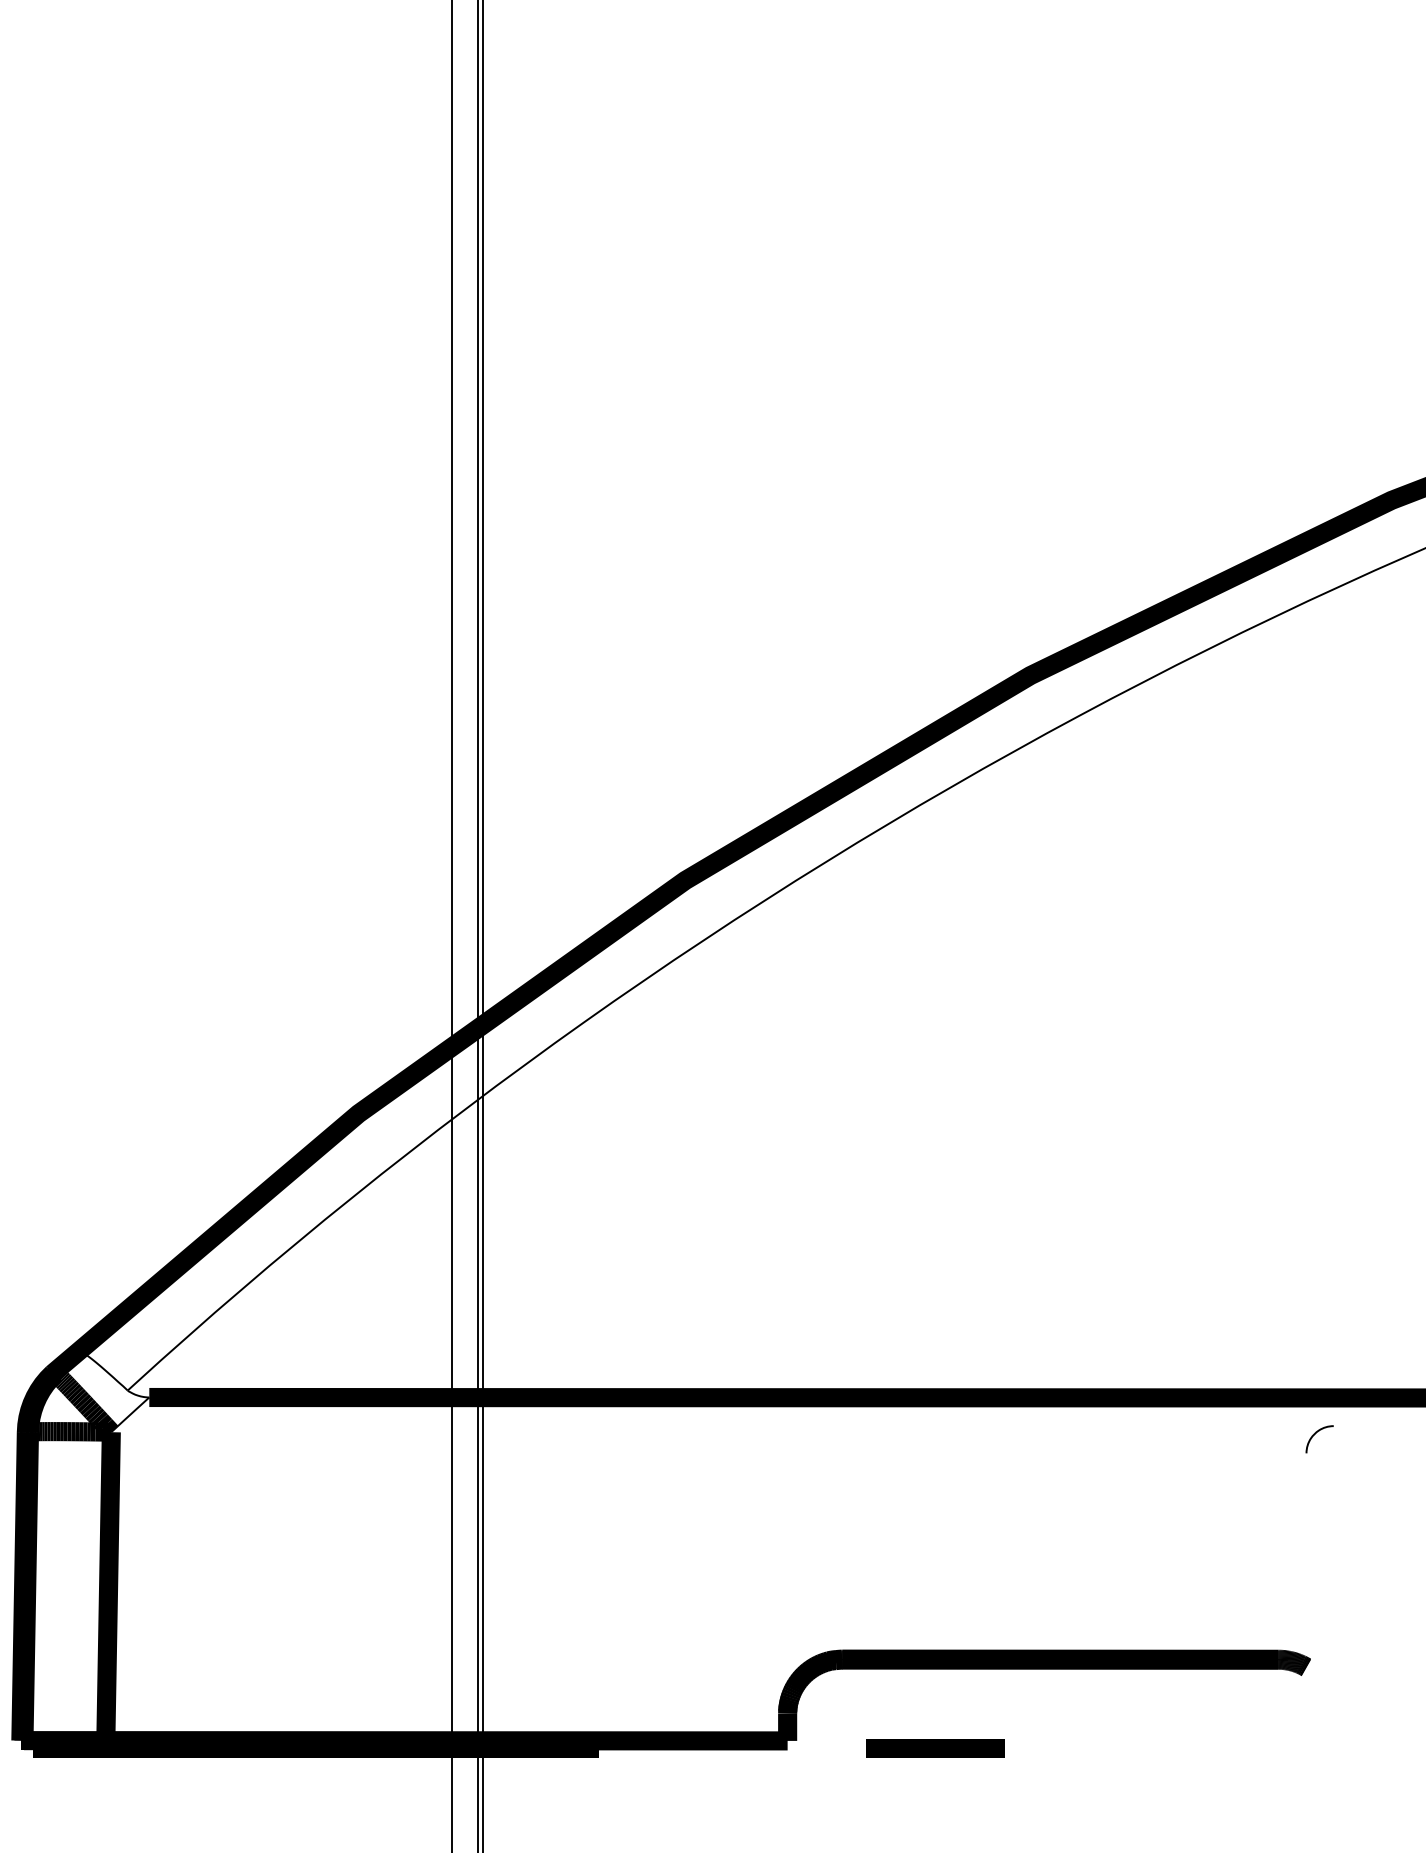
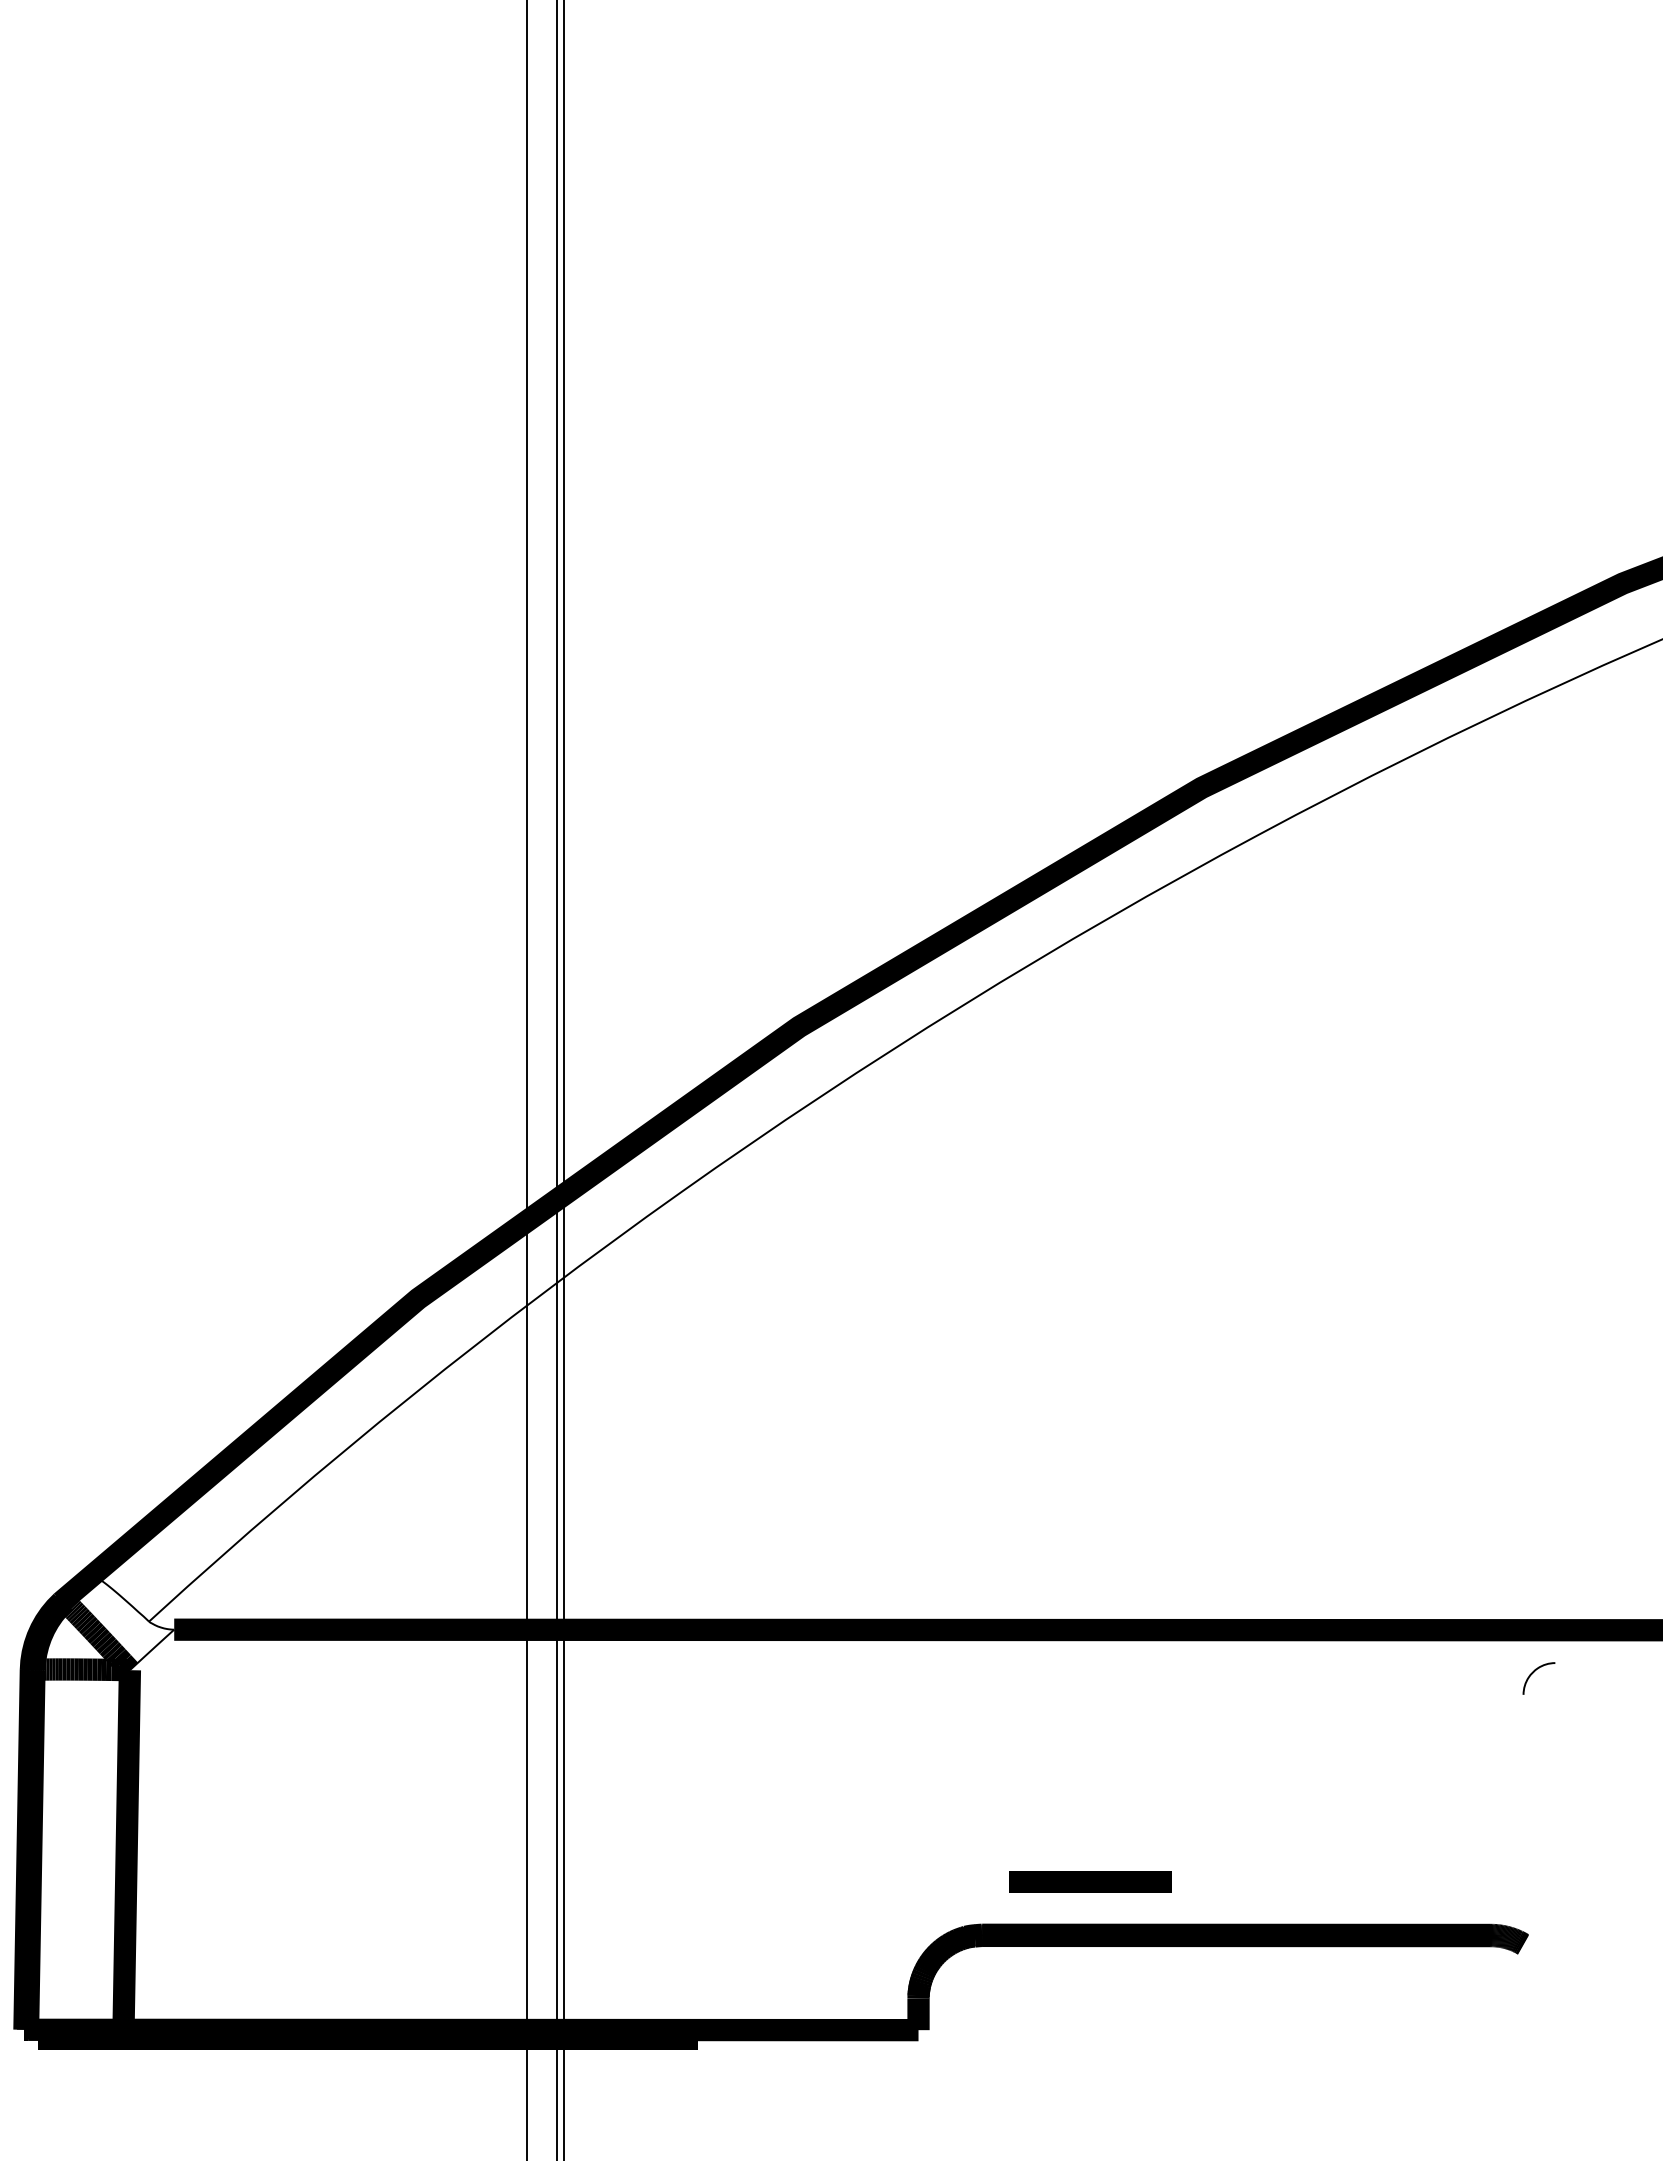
line: (935, 1748) -> (1090, 1881), moved

